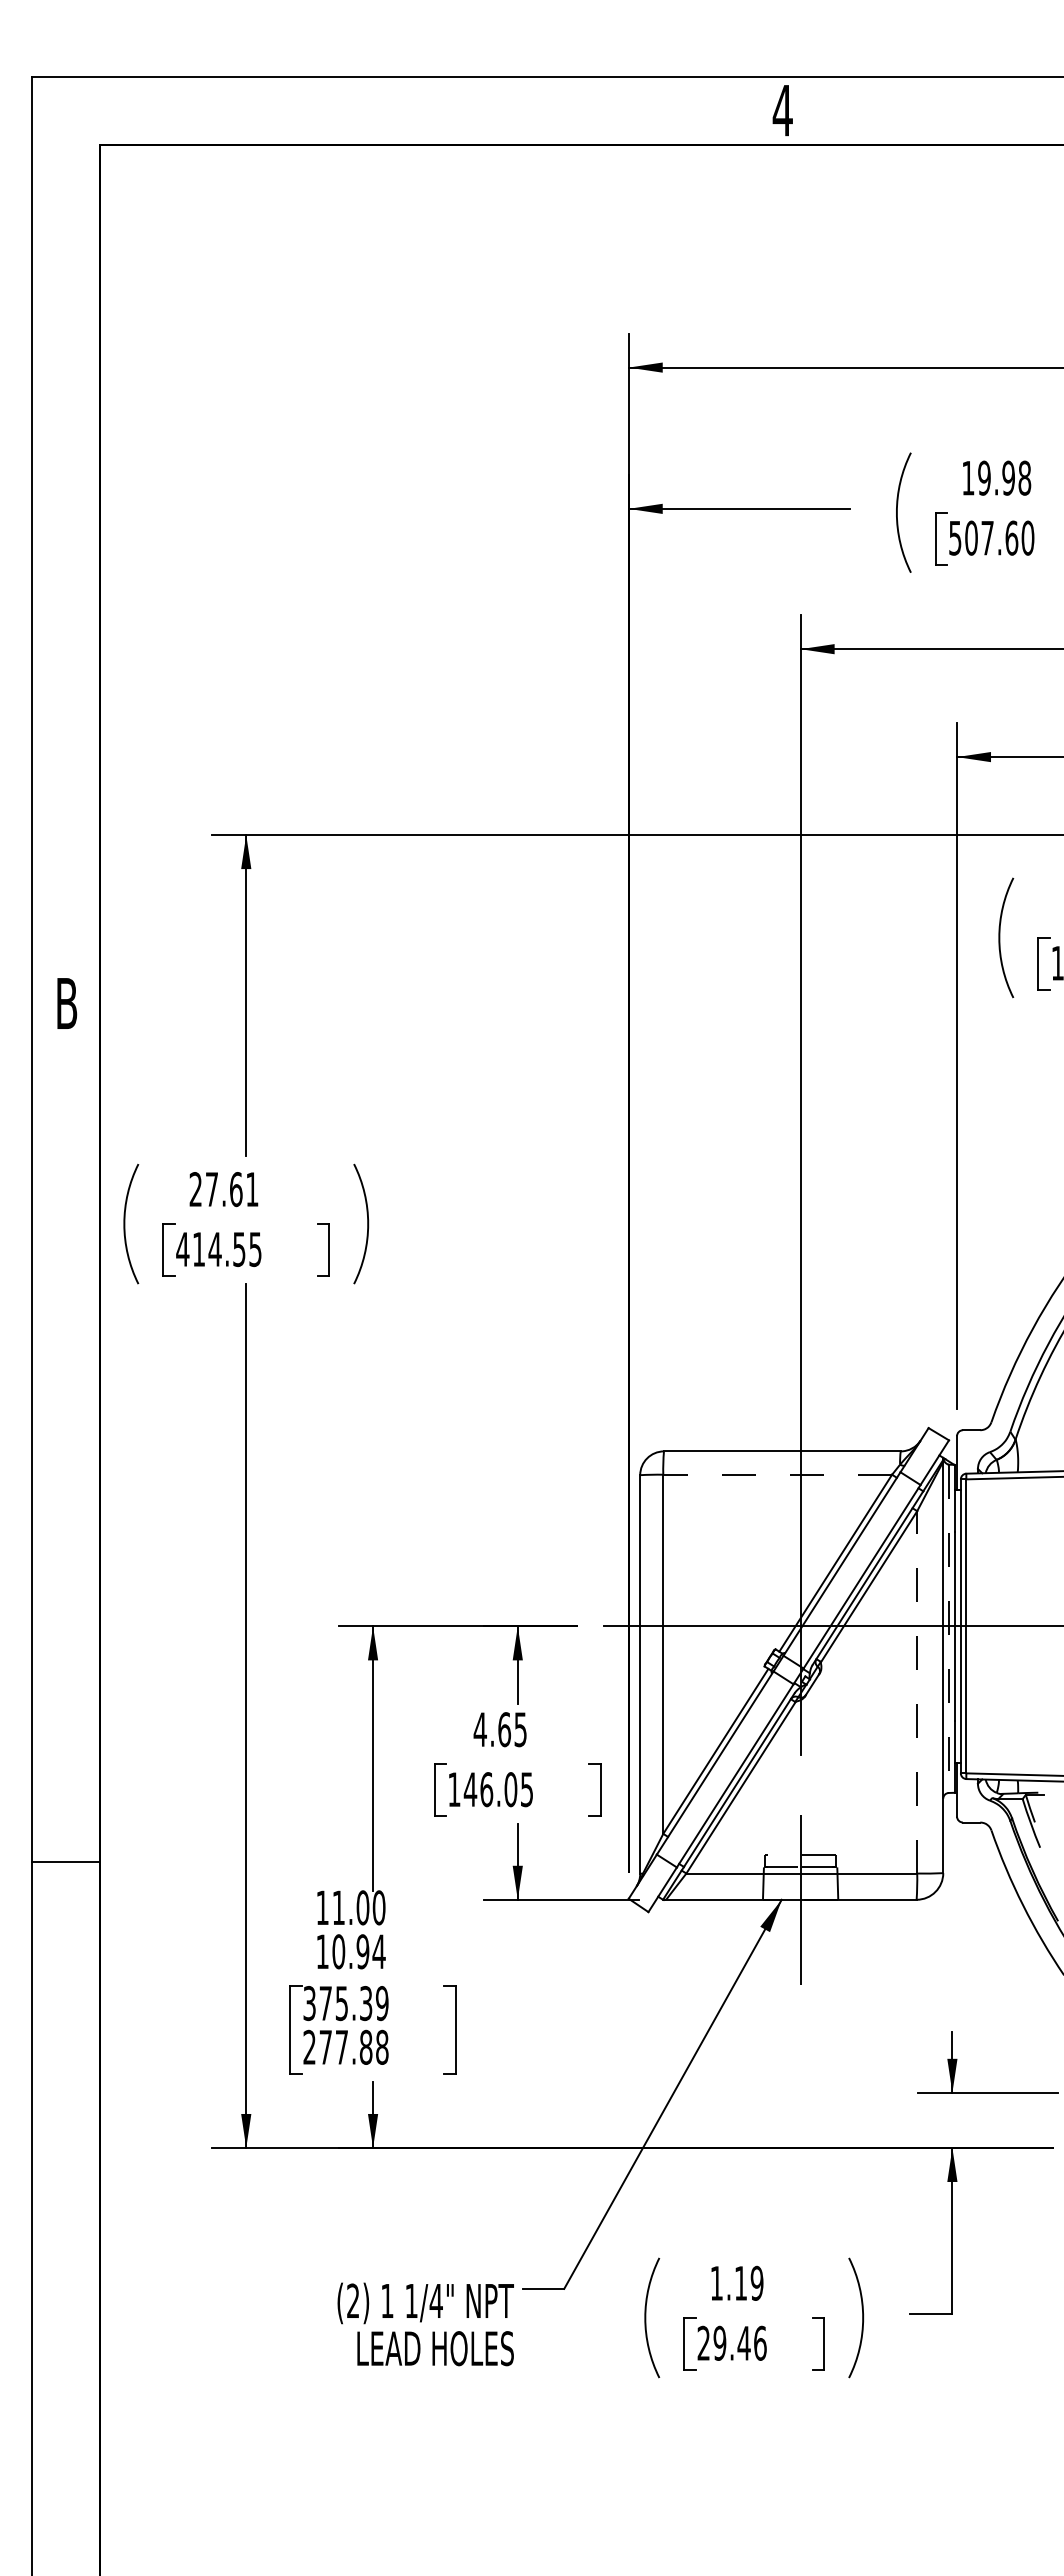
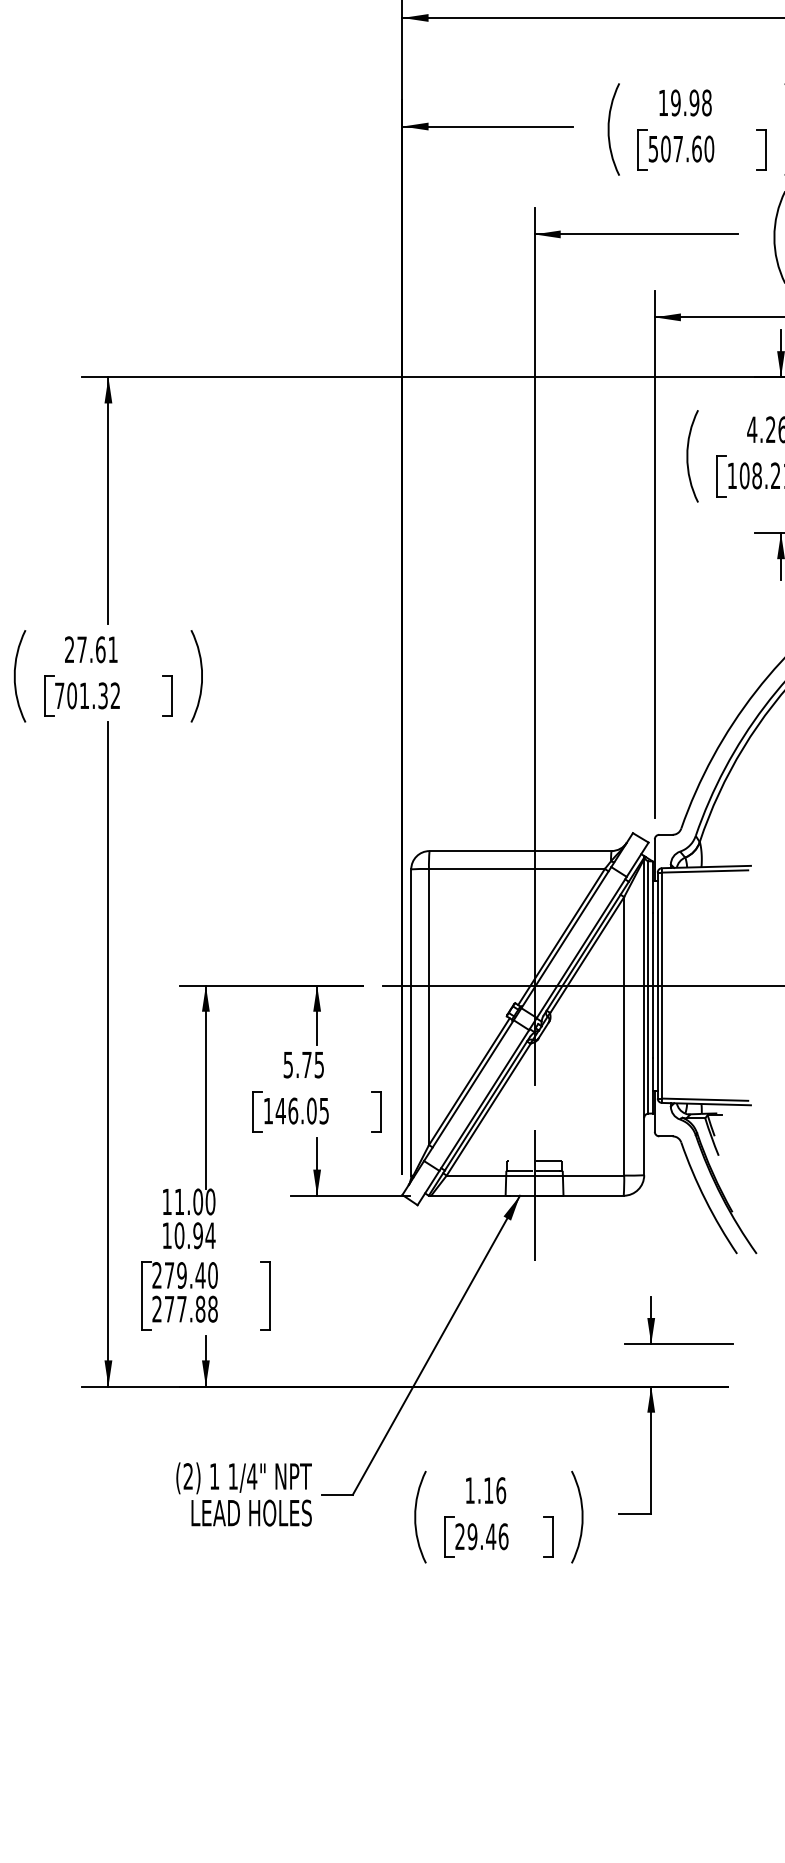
text: (218, 1249) -> (87, 695), 414.55 -> 701.32
line: (777, 1474) -> (516, 868), dashed -> solid
line: (948, 1629) -> (648, 987), dashed -> solid
line: (917, 1691) -> (624, 1035), dashed -> solid
text: (492, 1729) -> (297, 1064), 4.65 -> 5.75
text: (345, 2003) -> (184, 1275), 375.39 -> 279.40
text: (756, 2282) -> (500, 1489), 1.19 -> 1.16
text: (425, 2324) -> (243, 1494), moved

